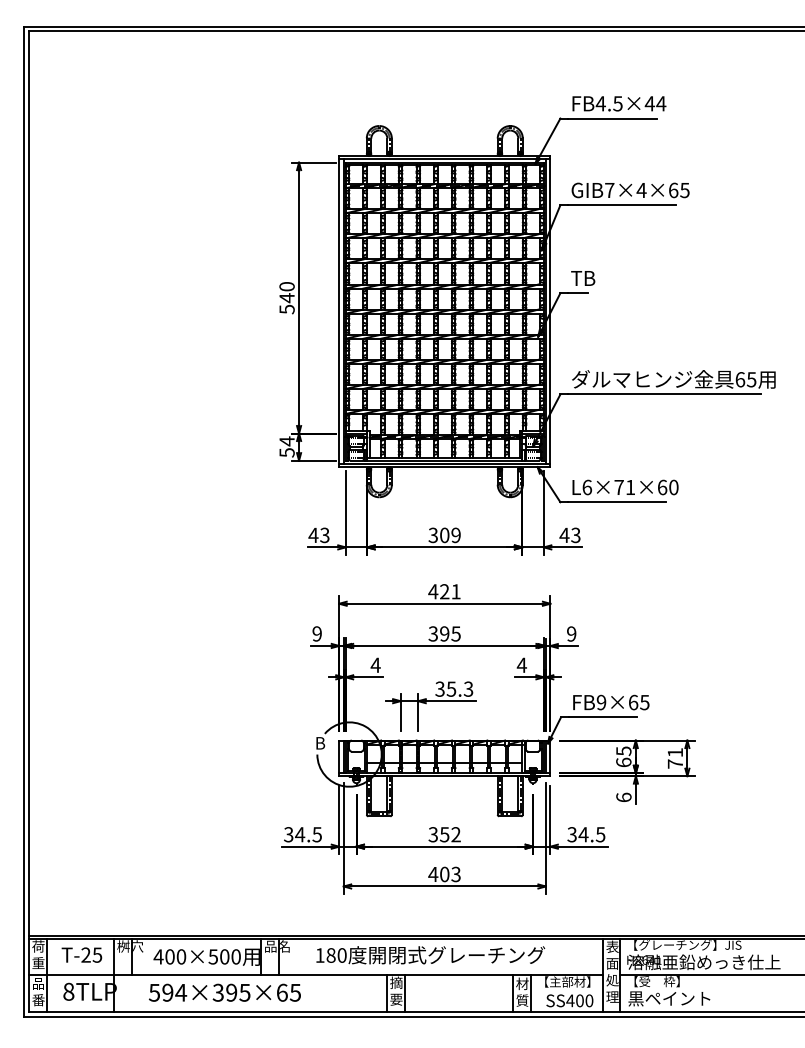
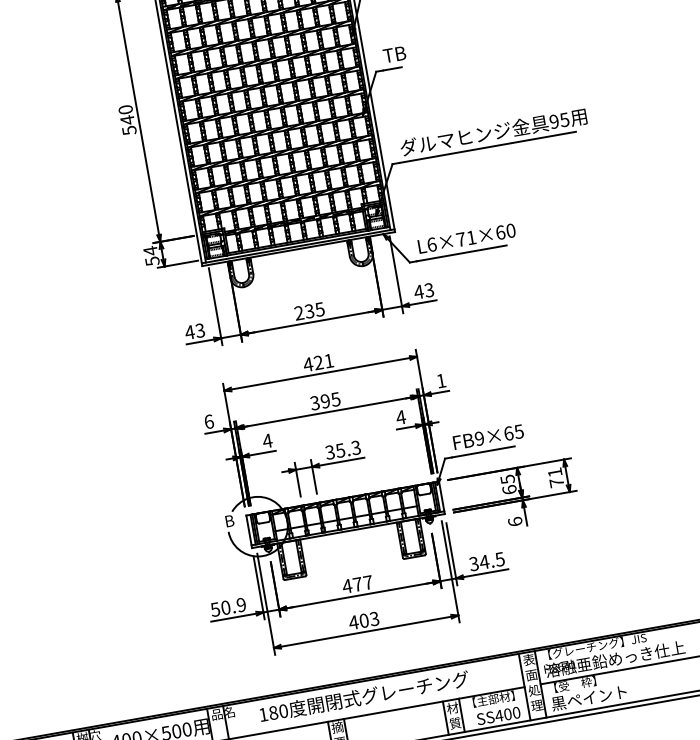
text: (740, 379) -> (554, 121), 65 -> 95
text: (444, 535) -> (309, 311), 309 -> 235
text: (316, 633) -> (208, 421), 9 -> 6
text: (571, 633) -> (441, 380), 9 -> 1
text: (302, 834) -> (227, 607), 34.5 -> 50.9
text: (444, 834) -> (357, 584), 352 -> 477

